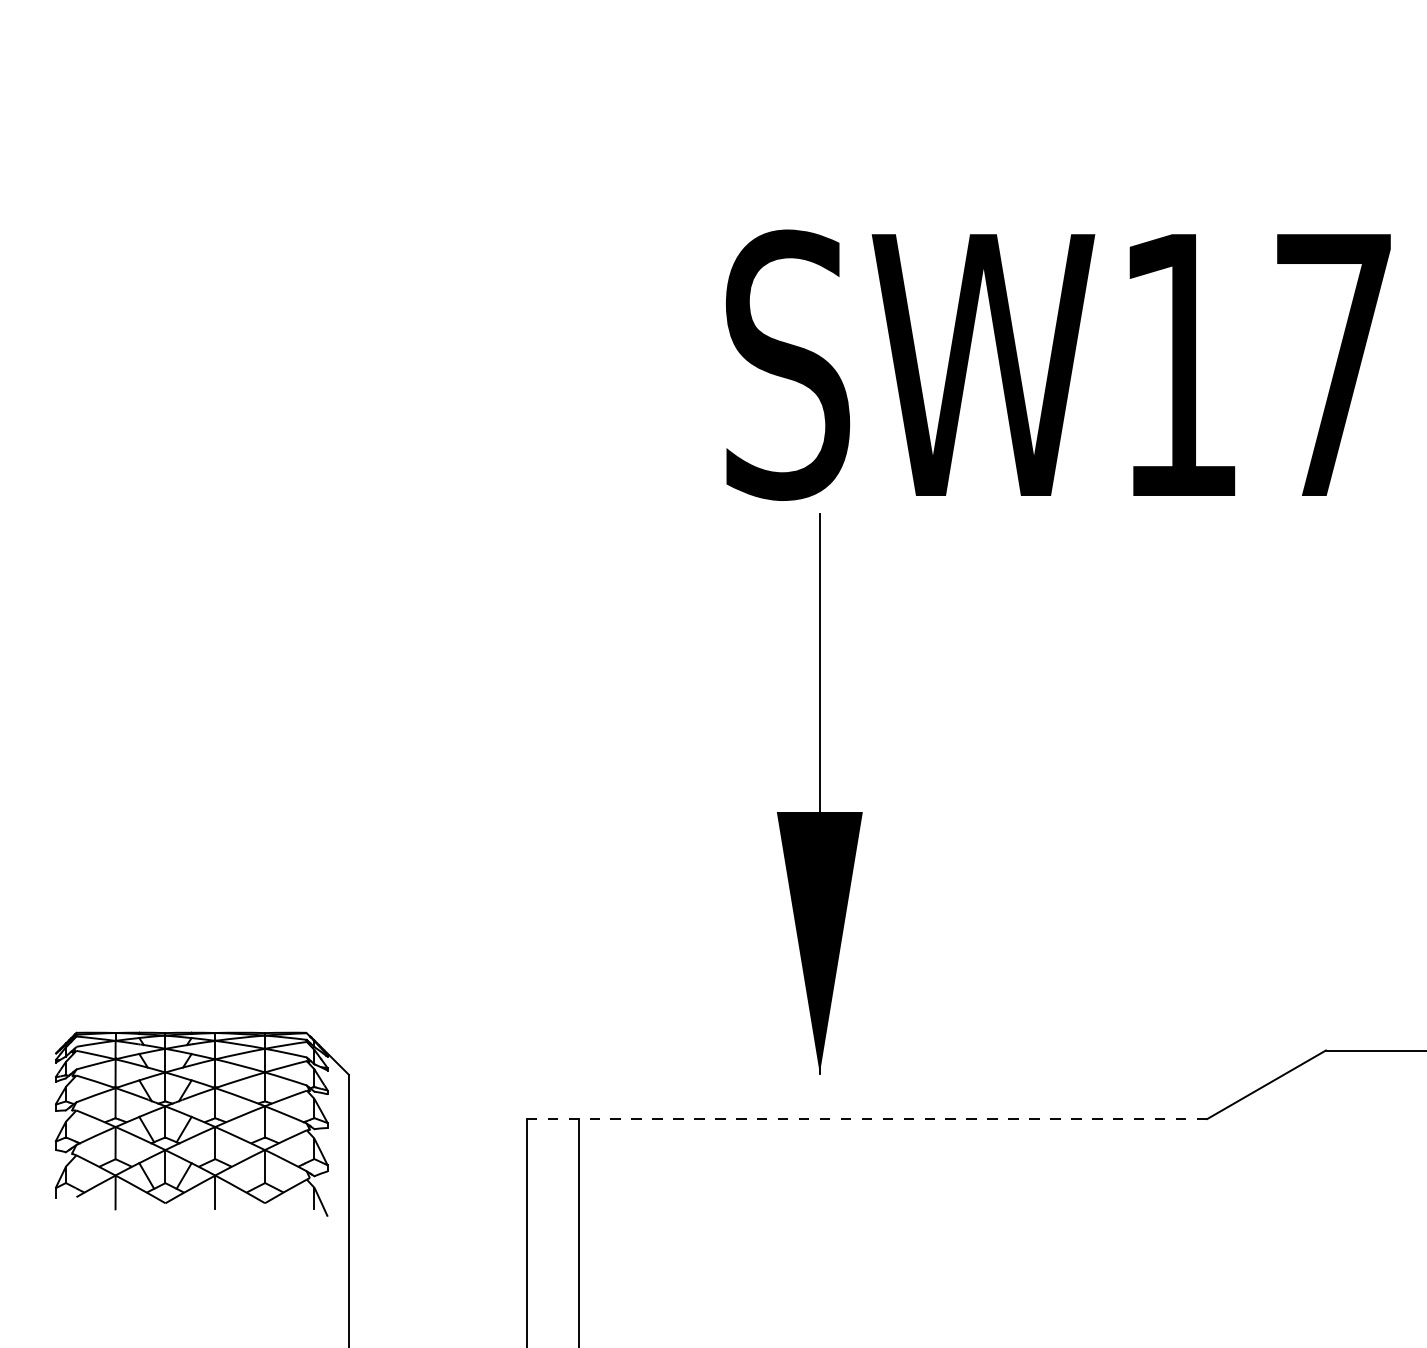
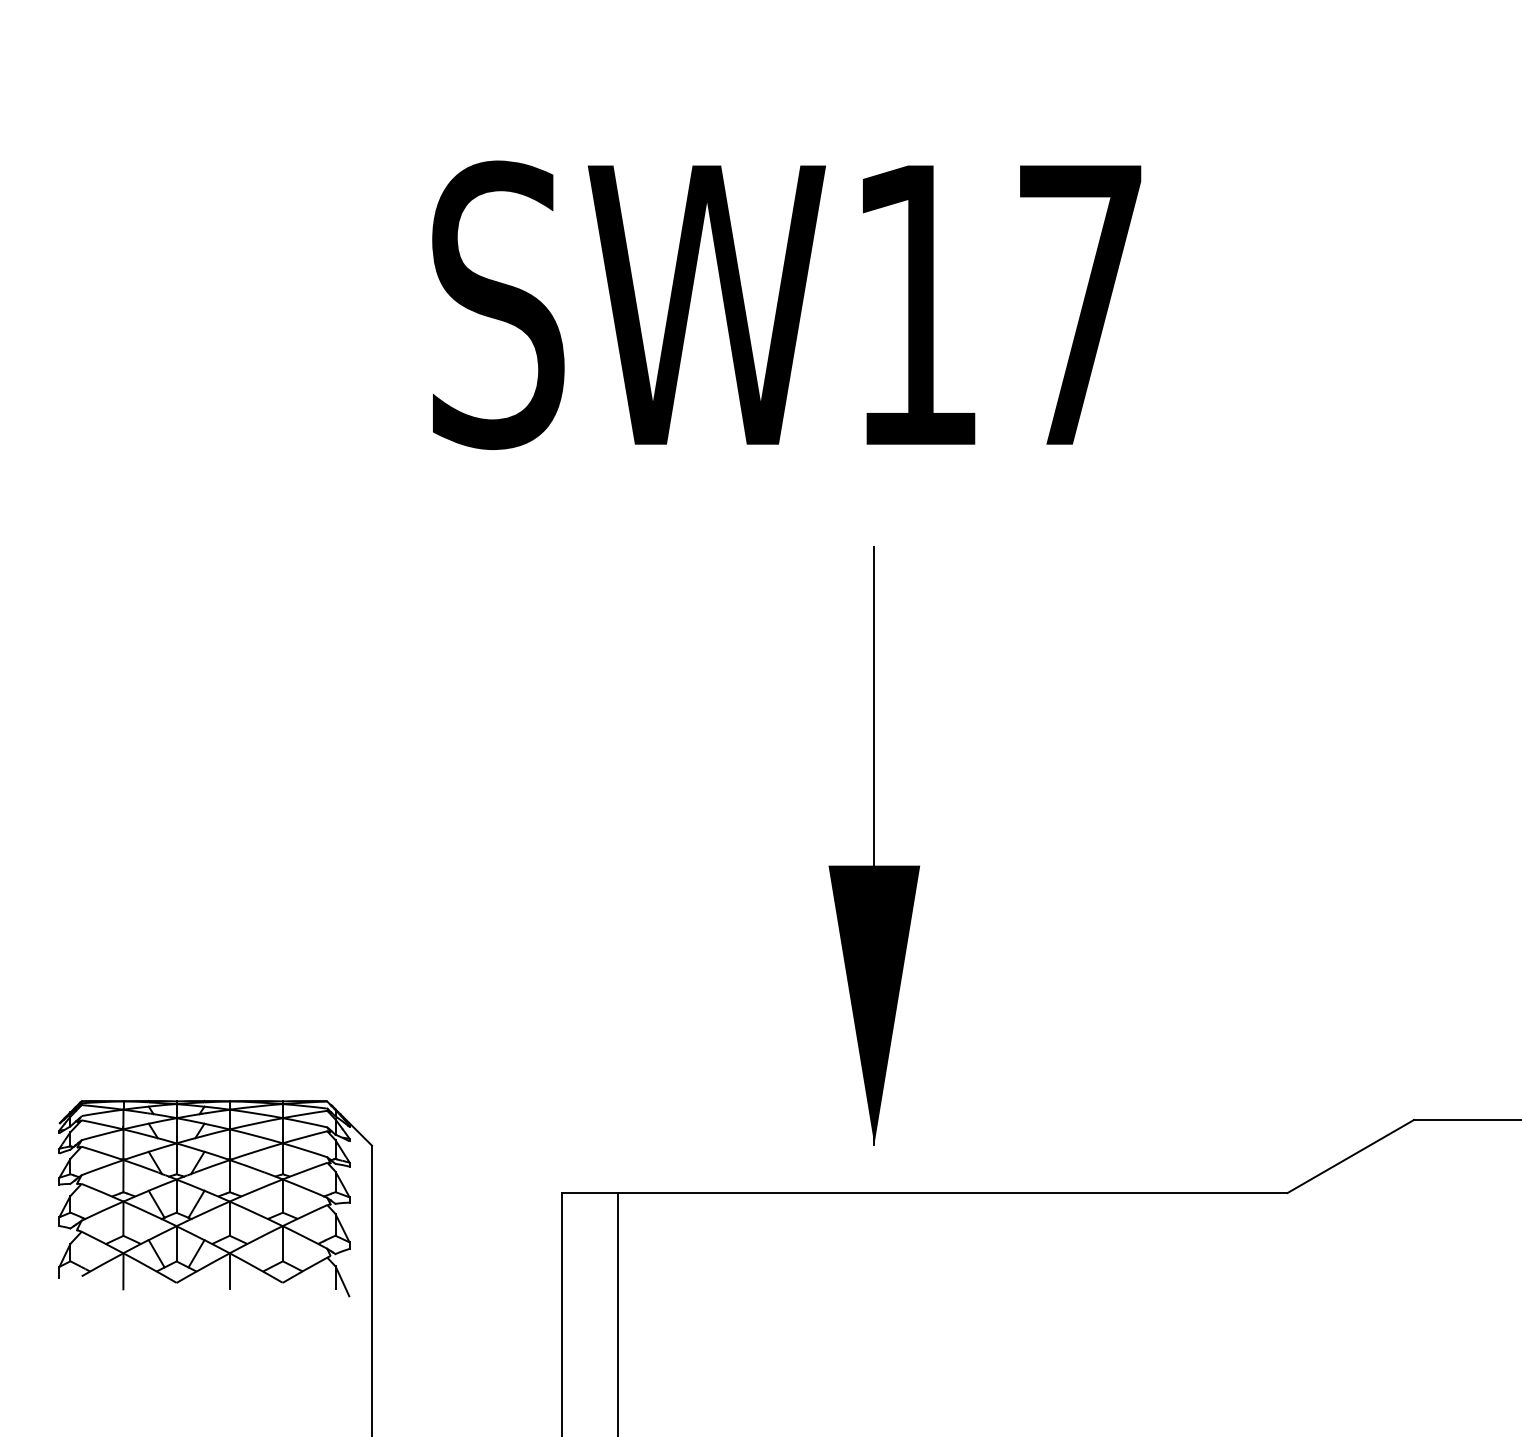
text: (1058, 364) -> (786, 304), moved
line: (866, 1119) -> (924, 1193), dashed -> solid

